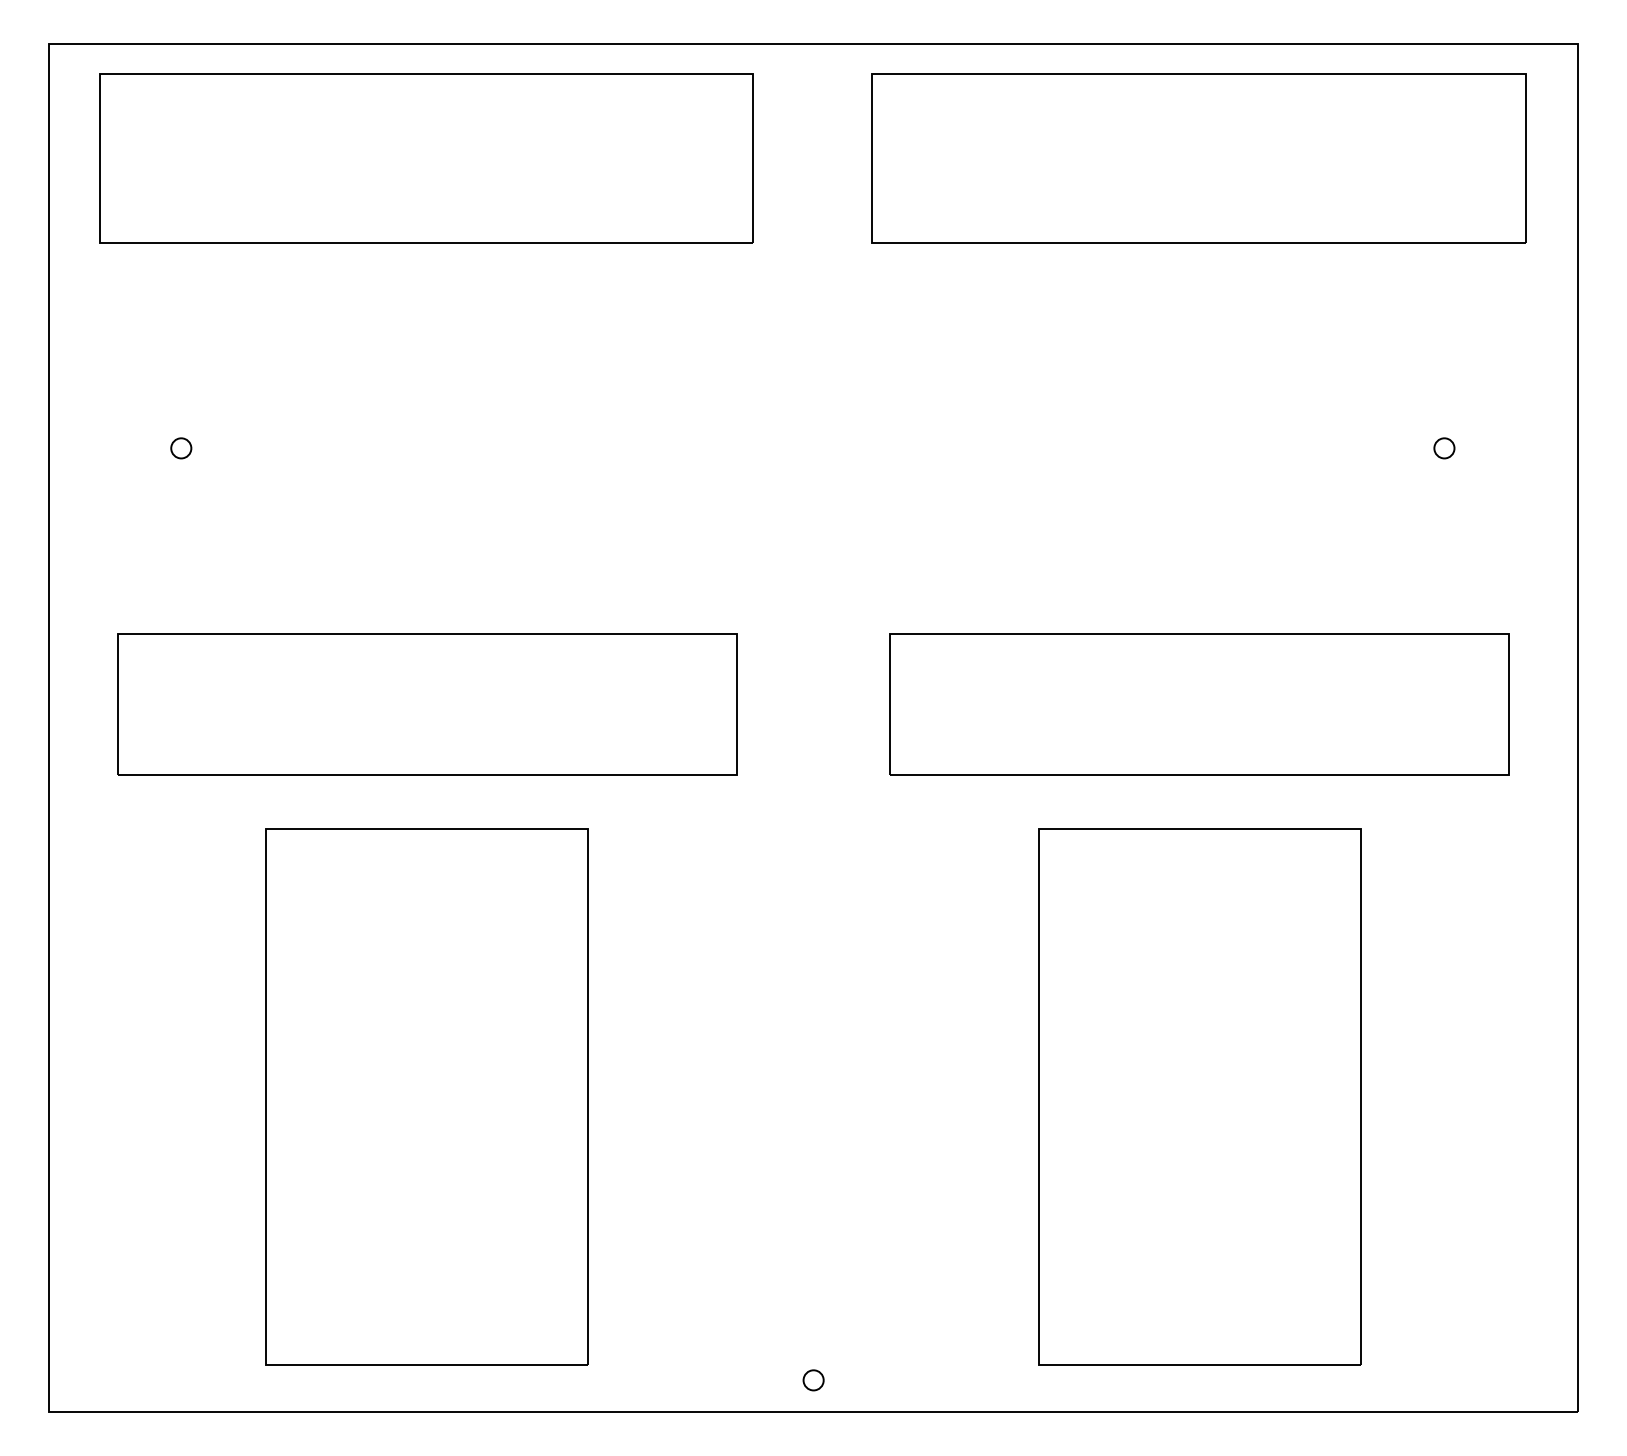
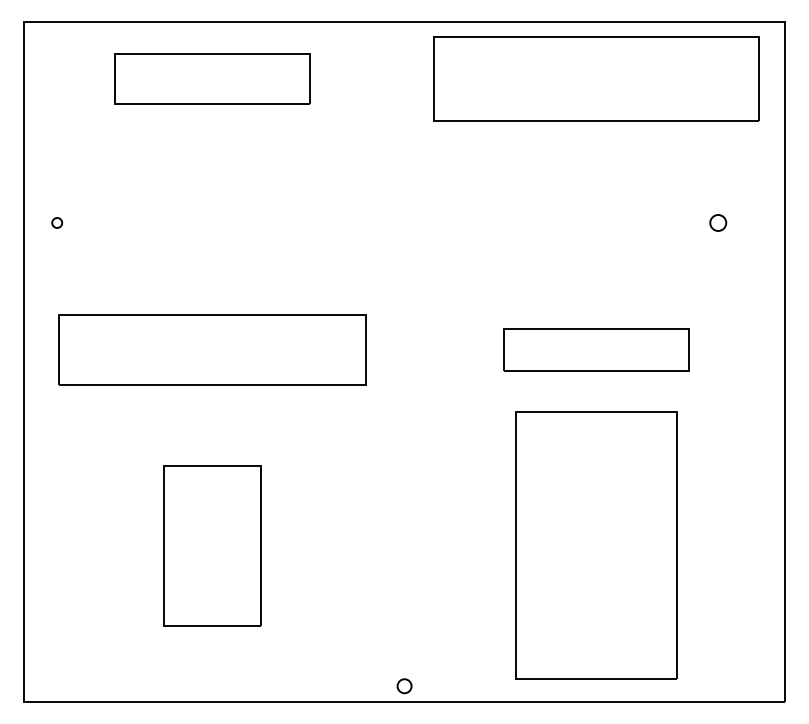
part: (427, 157) -> (212, 78), size x0.6
circle: (181, 447) -> (57, 222), moved
circle: (1443, 447) -> (717, 222), size x1.6
part: (1199, 702) -> (596, 349), size x0.6
part: (427, 1097) -> (212, 545), size x0.6
circle: (813, 1380) -> (404, 686), size x1.4

